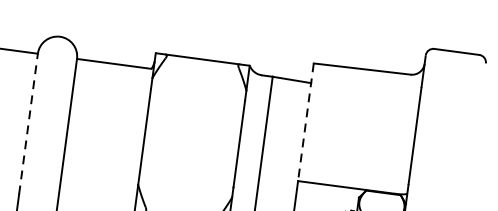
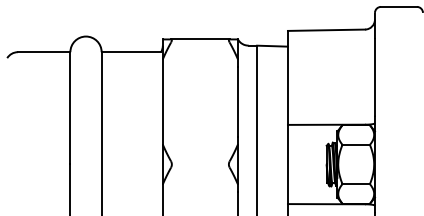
line: (305, 121) -> (287, 77), dashed -> solid
line: (28, 122) -> (70, 107), dashed -> solid

